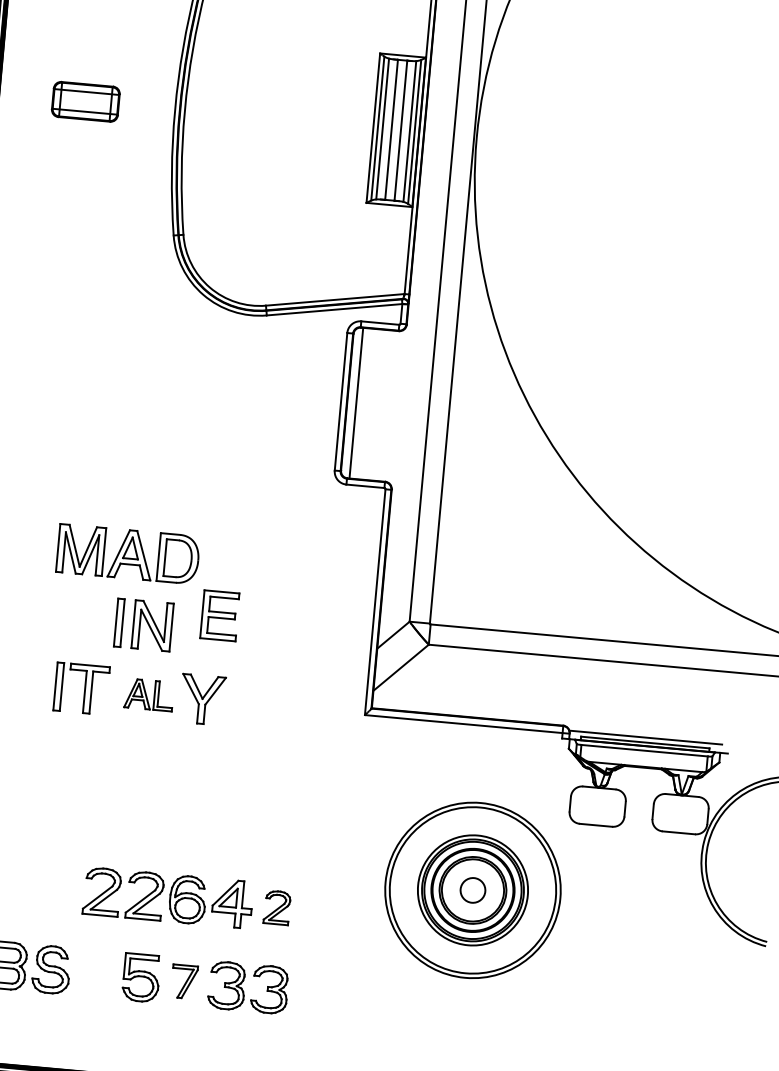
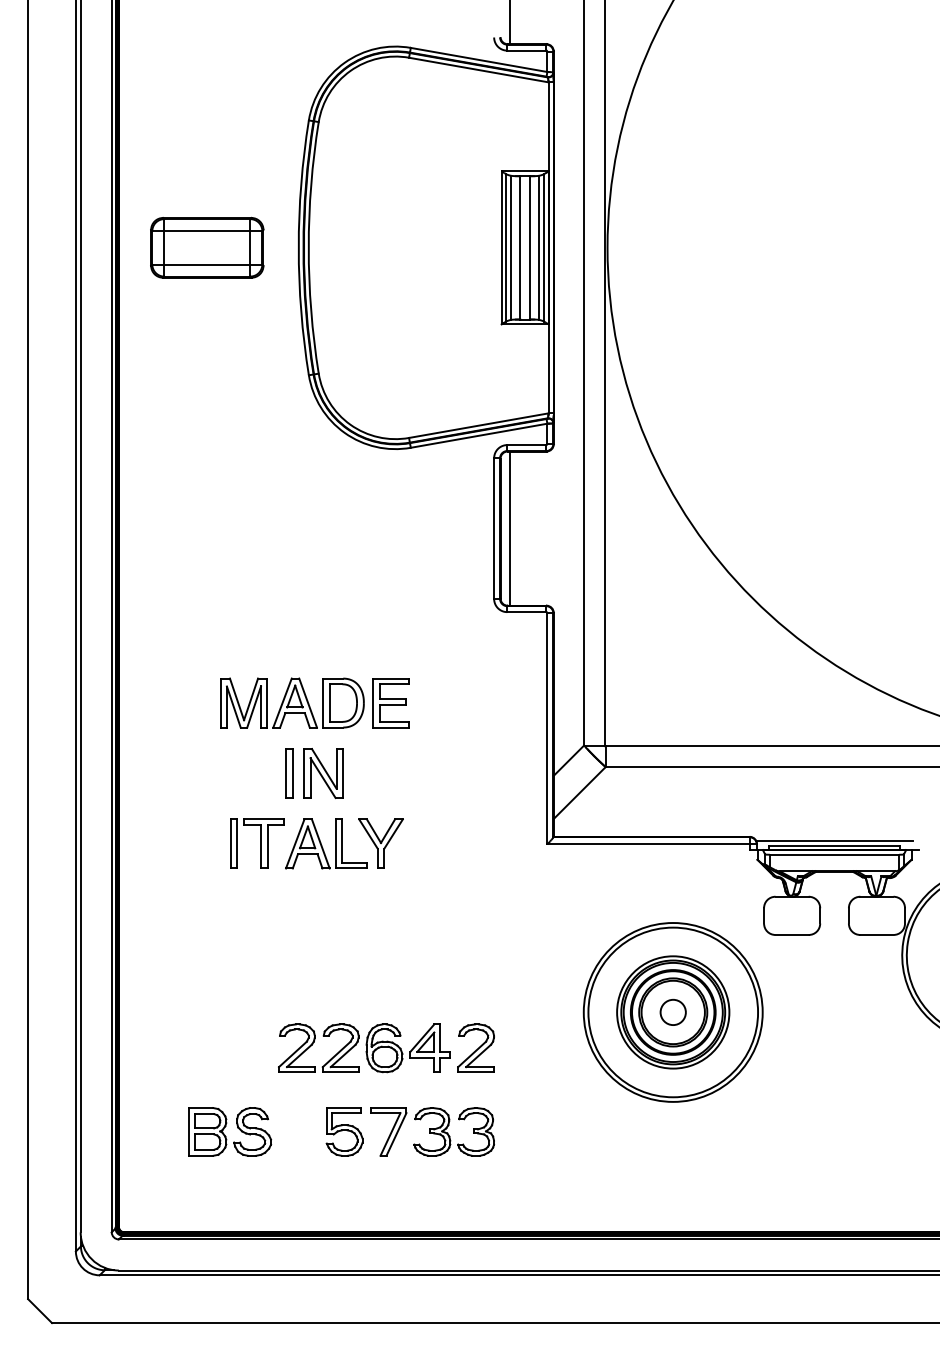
part: (85, 101) -> (207, 247), size x1.67
part: (219, 616) -> (390, 703), moved
part: (149, 694) -> (326, 843), size x1.67
part: (276, 907) -> (475, 1047), size x1.43
part: (184, 981) -> (388, 1131), size x1.43

